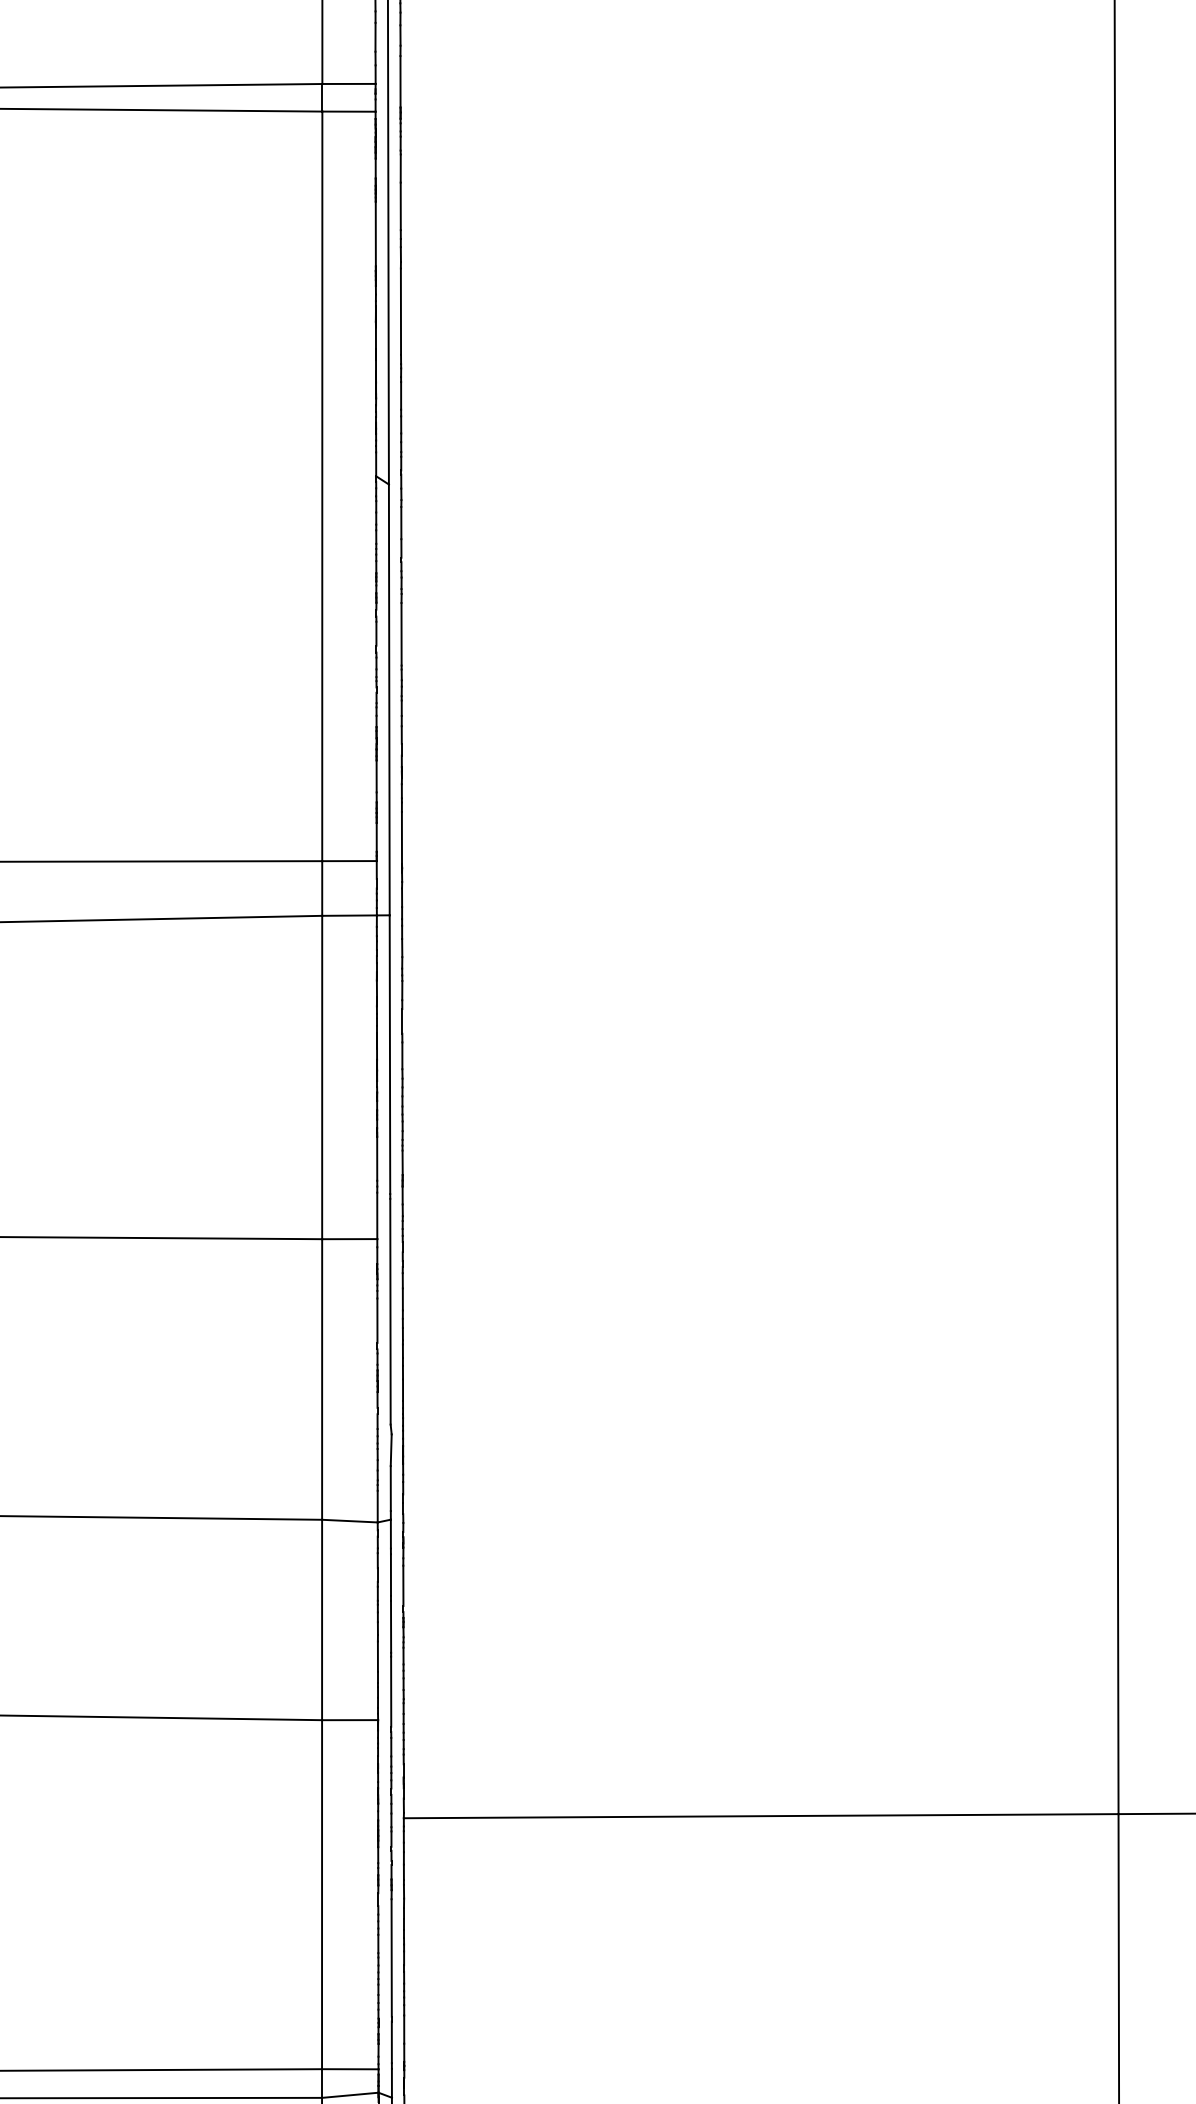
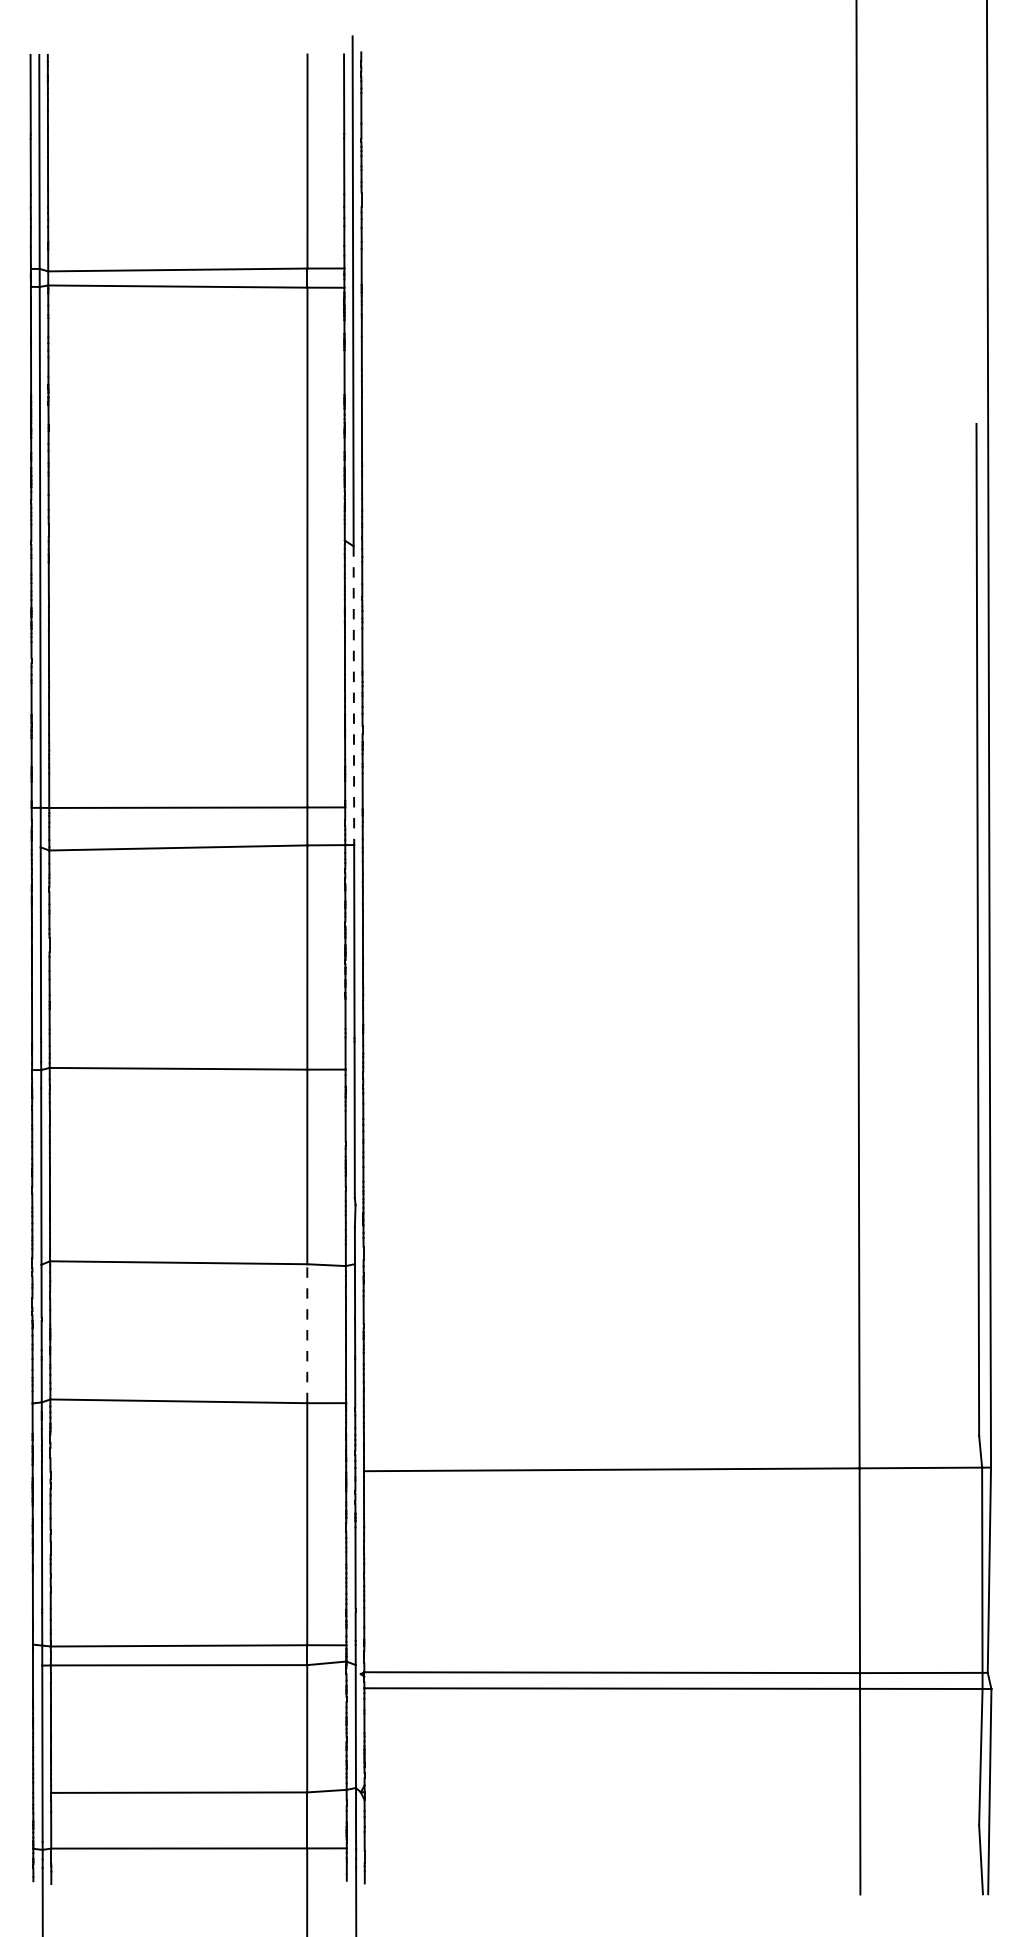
line: (388, 701) -> (353, 696), solid -> dashed
line: (322, 1619) -> (307, 1333), solid -> dashed

